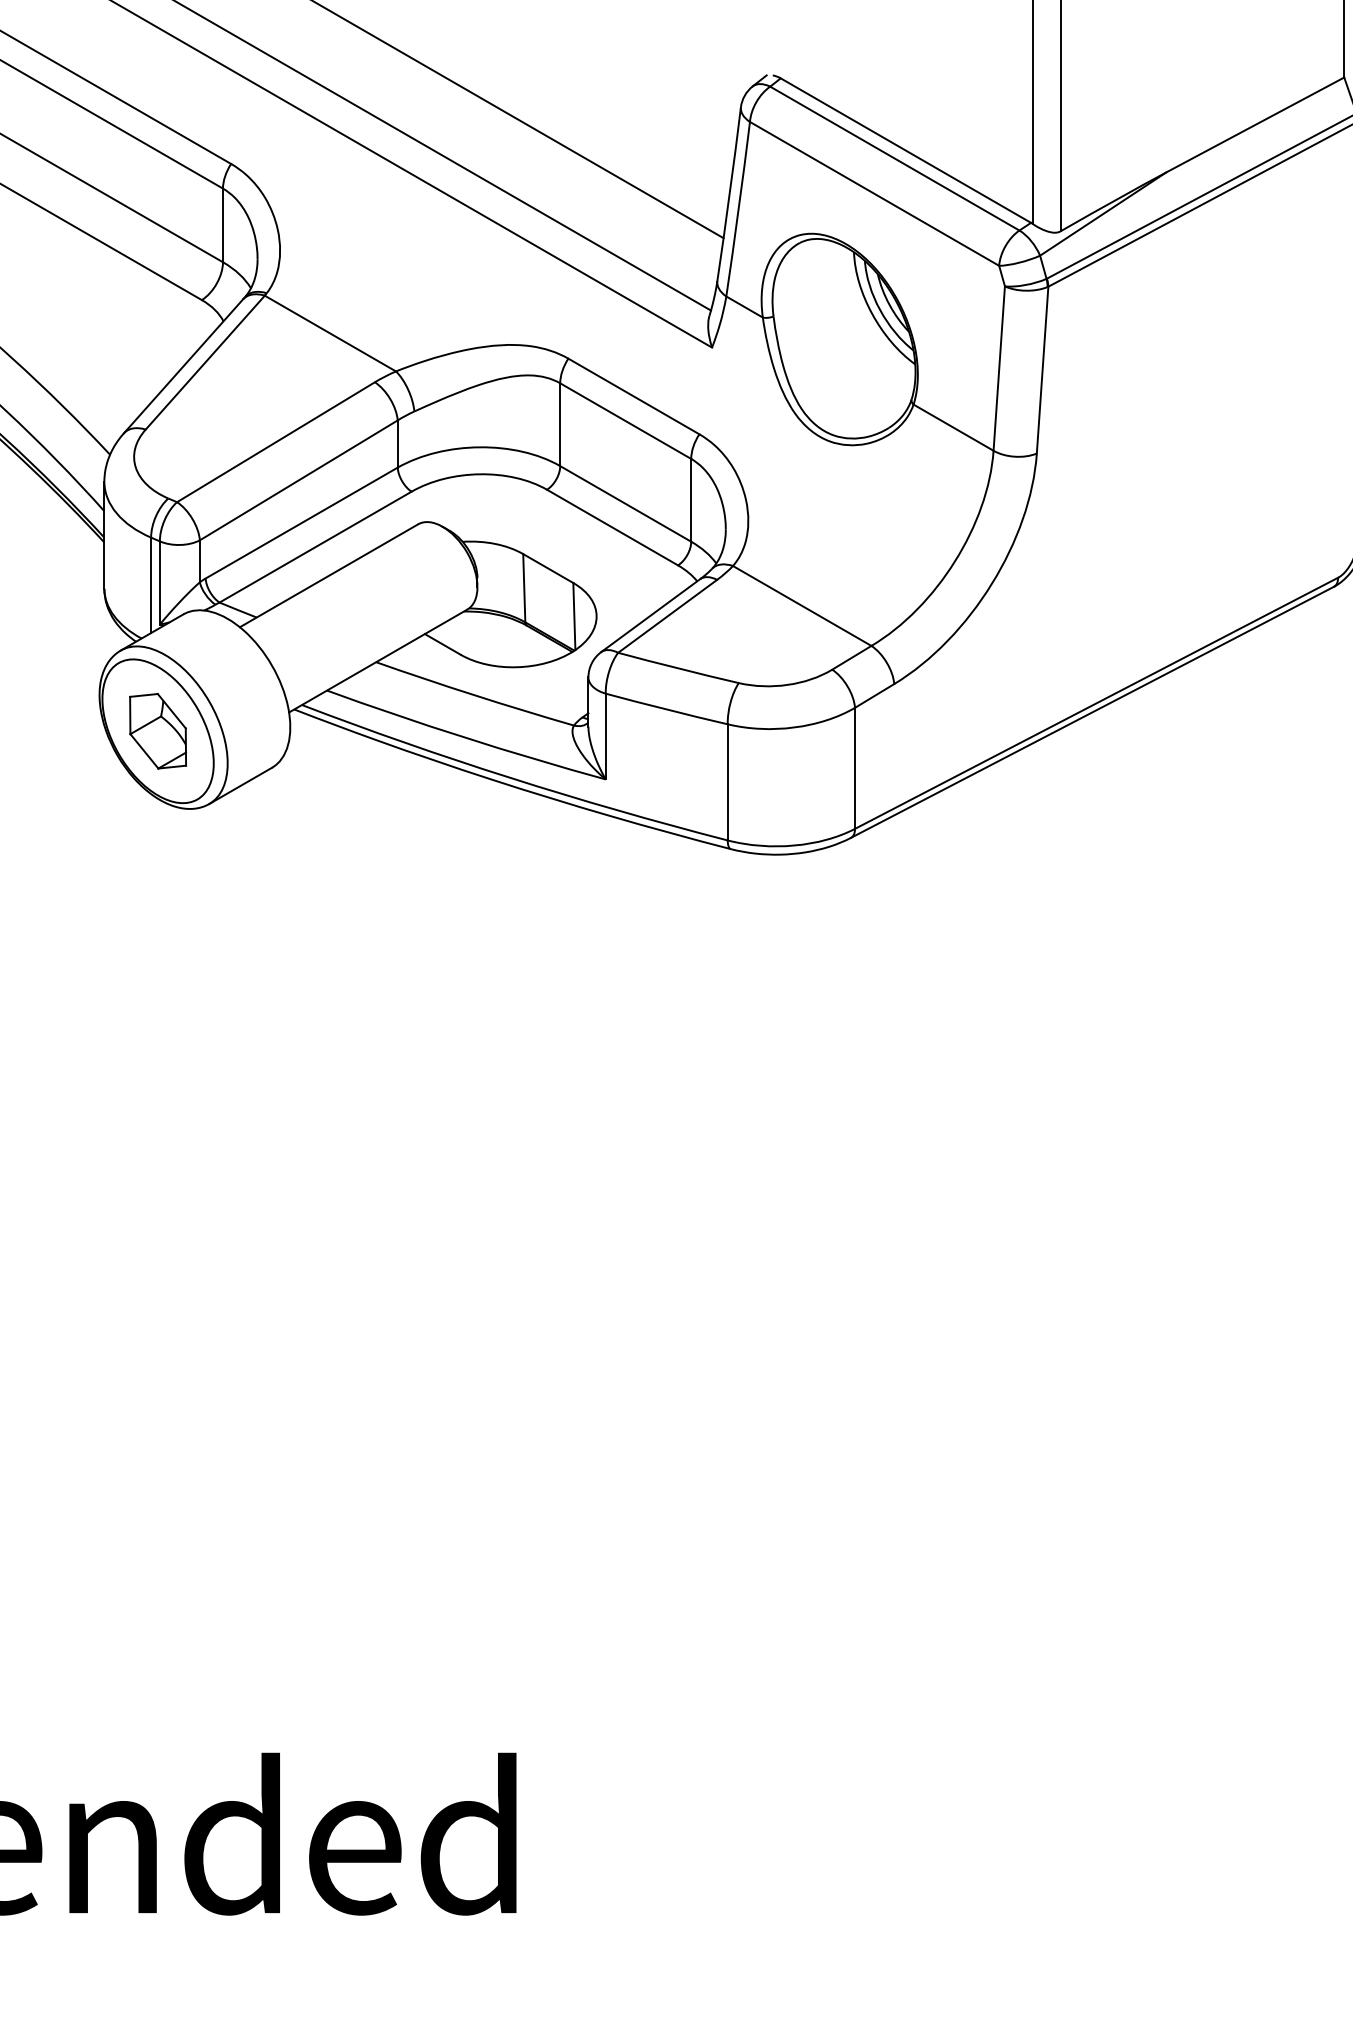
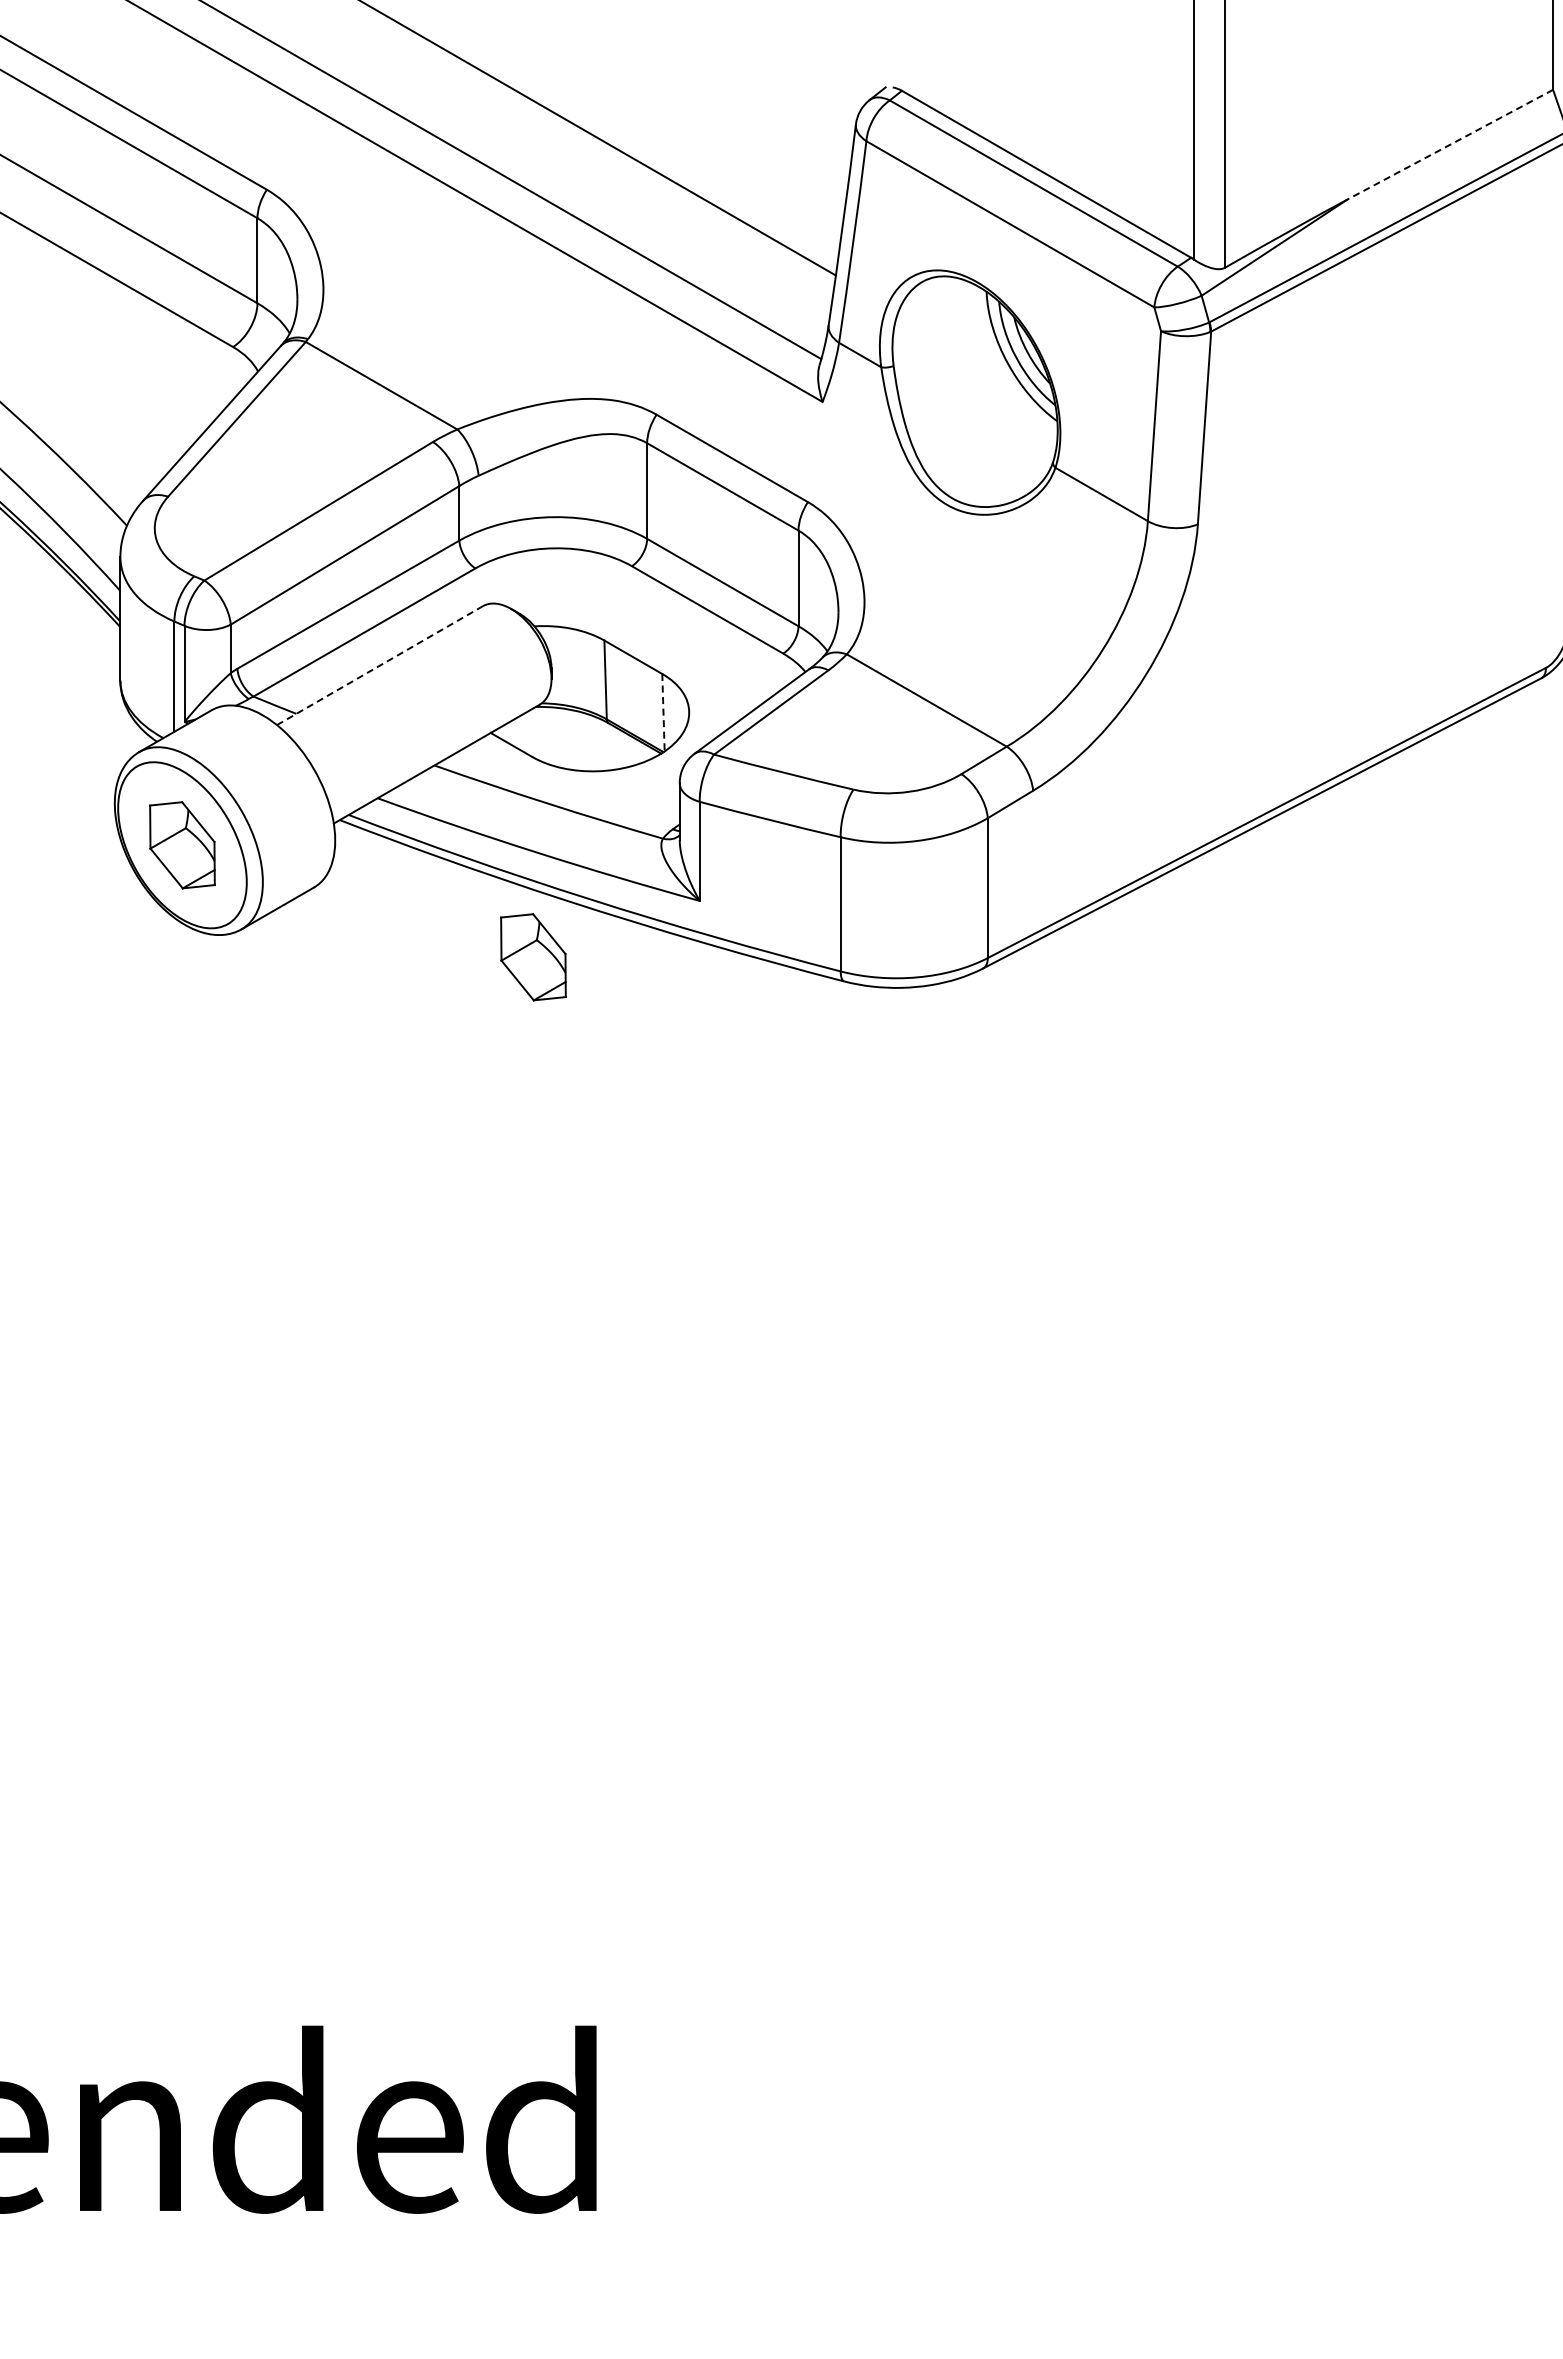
line: (1255, 124) -> (1450, 144), solid -> dashed
line: (328, 575) -> (379, 665), solid -> dashed
line: (574, 616) -> (663, 712), solid -> dashed
part: (461, 828) -> (533, 957), added

